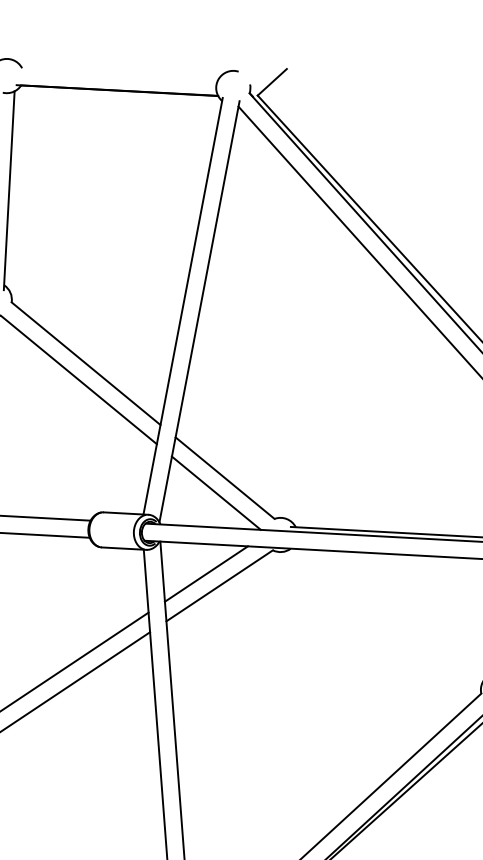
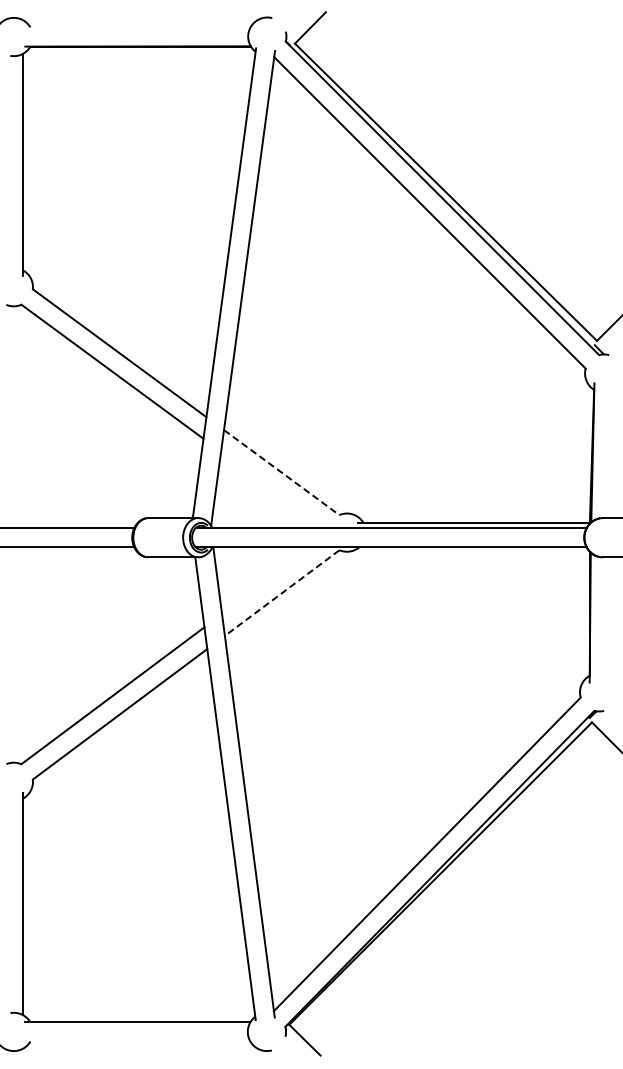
line: (224, 478) -> (281, 472), solid -> dashed
line: (216, 492) -> (272, 489), removed
line: (206, 573) -> (266, 580), removed
line: (219, 586) -> (281, 593), solid -> dashed

